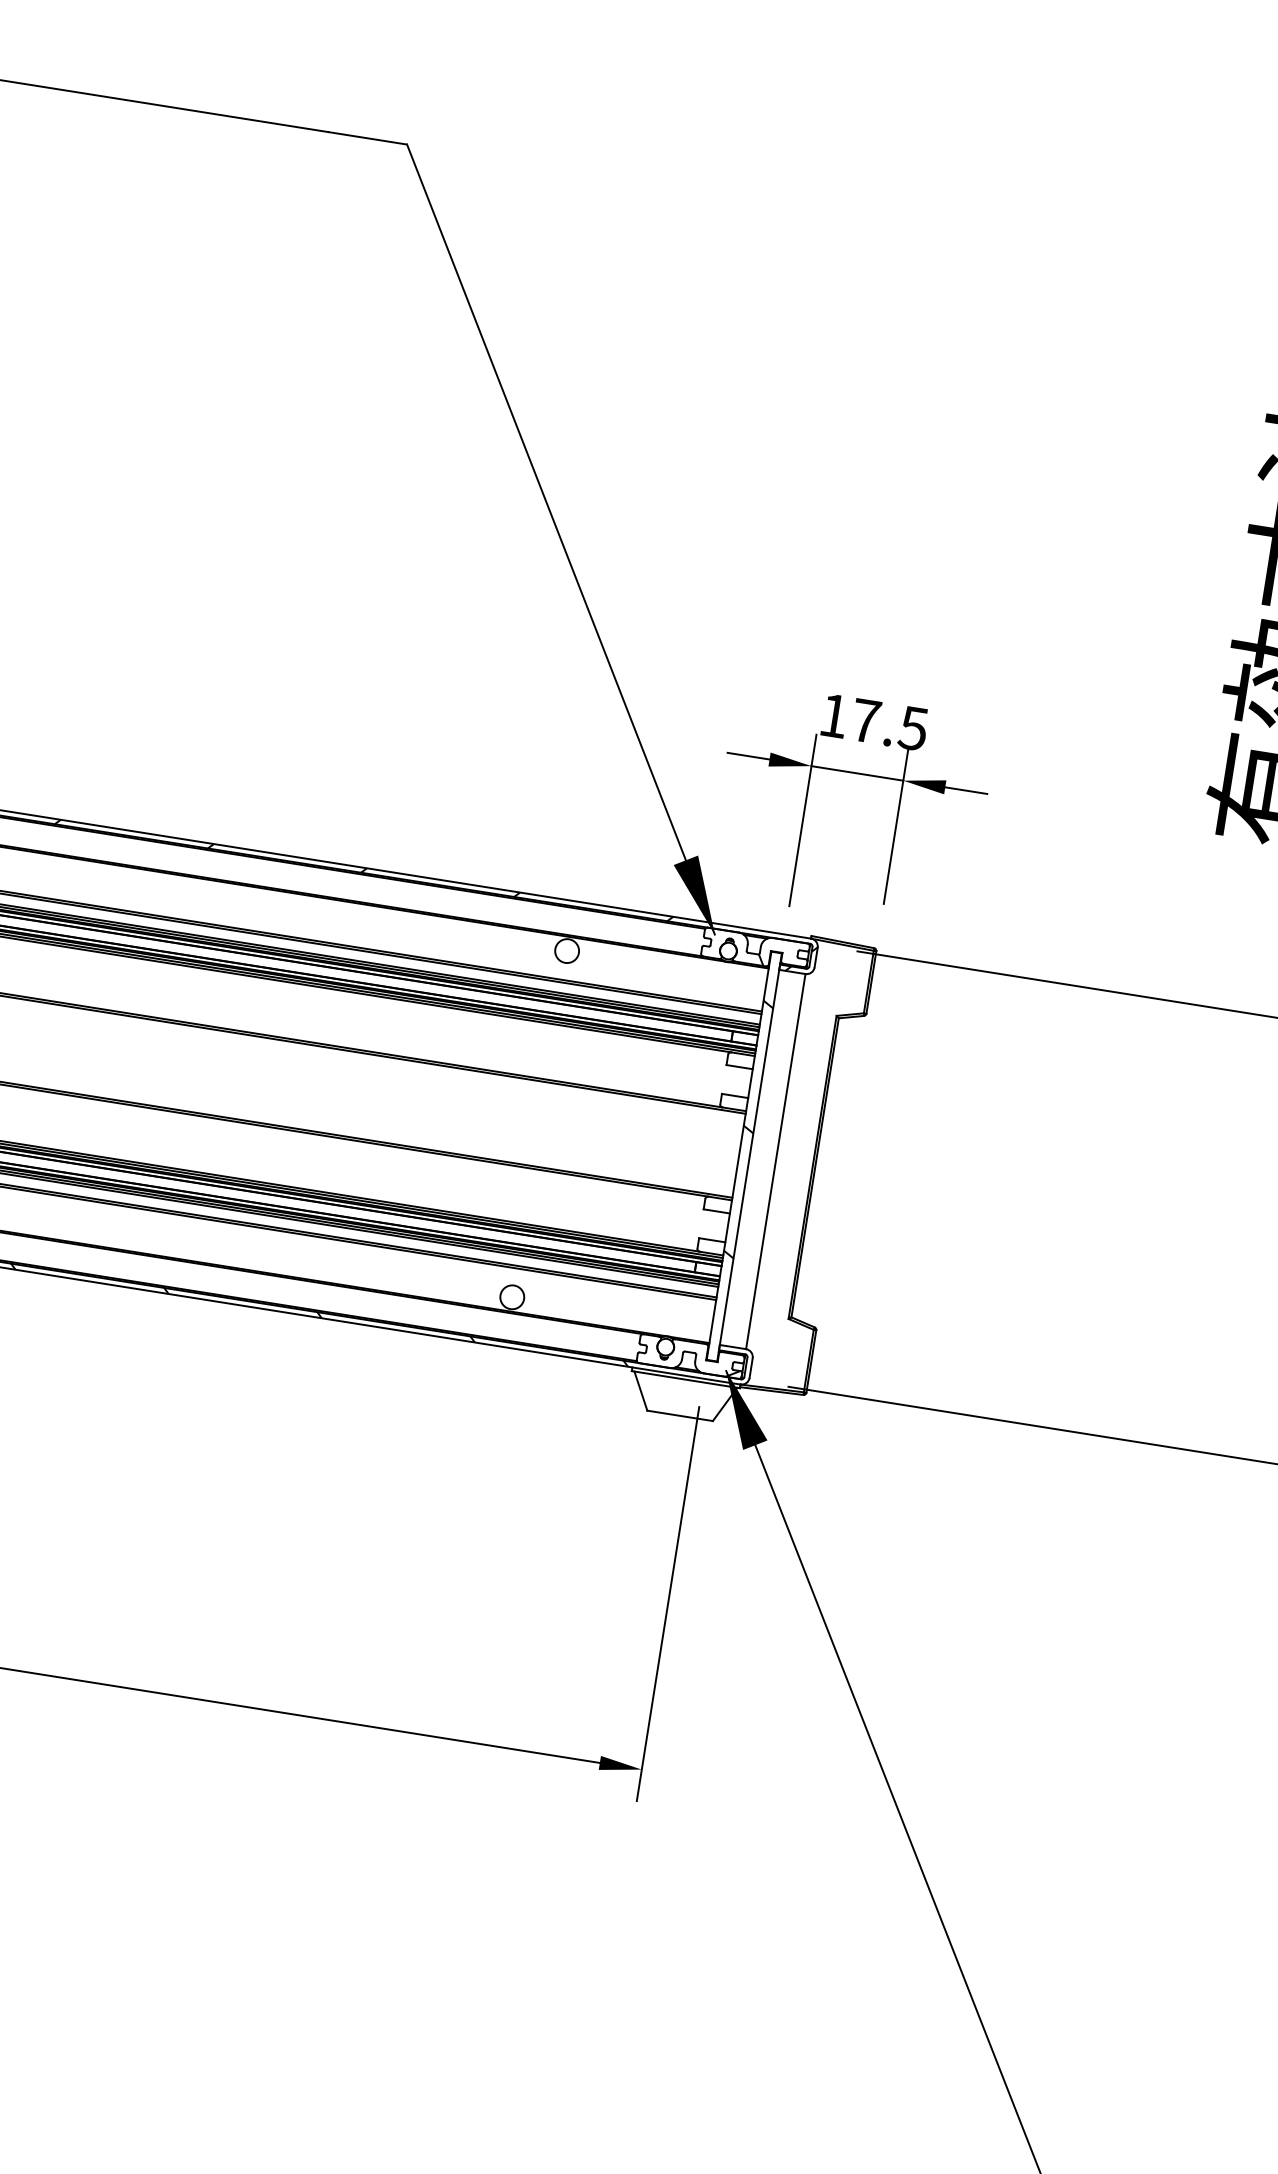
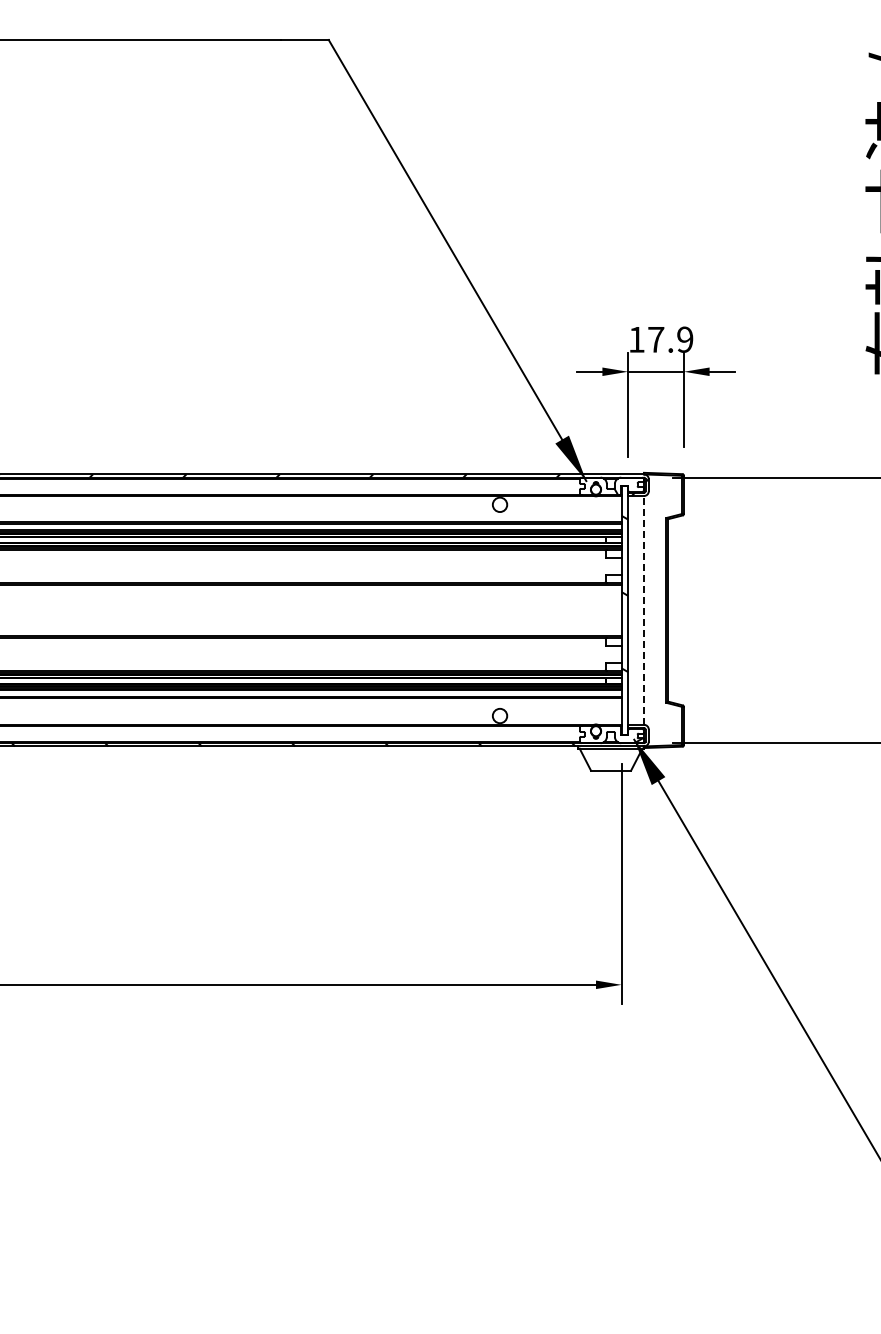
text: (912, 727) -> (684, 339), 17.5 -> 17.9
line: (776, 1160) -> (644, 609), solid -> dashed

